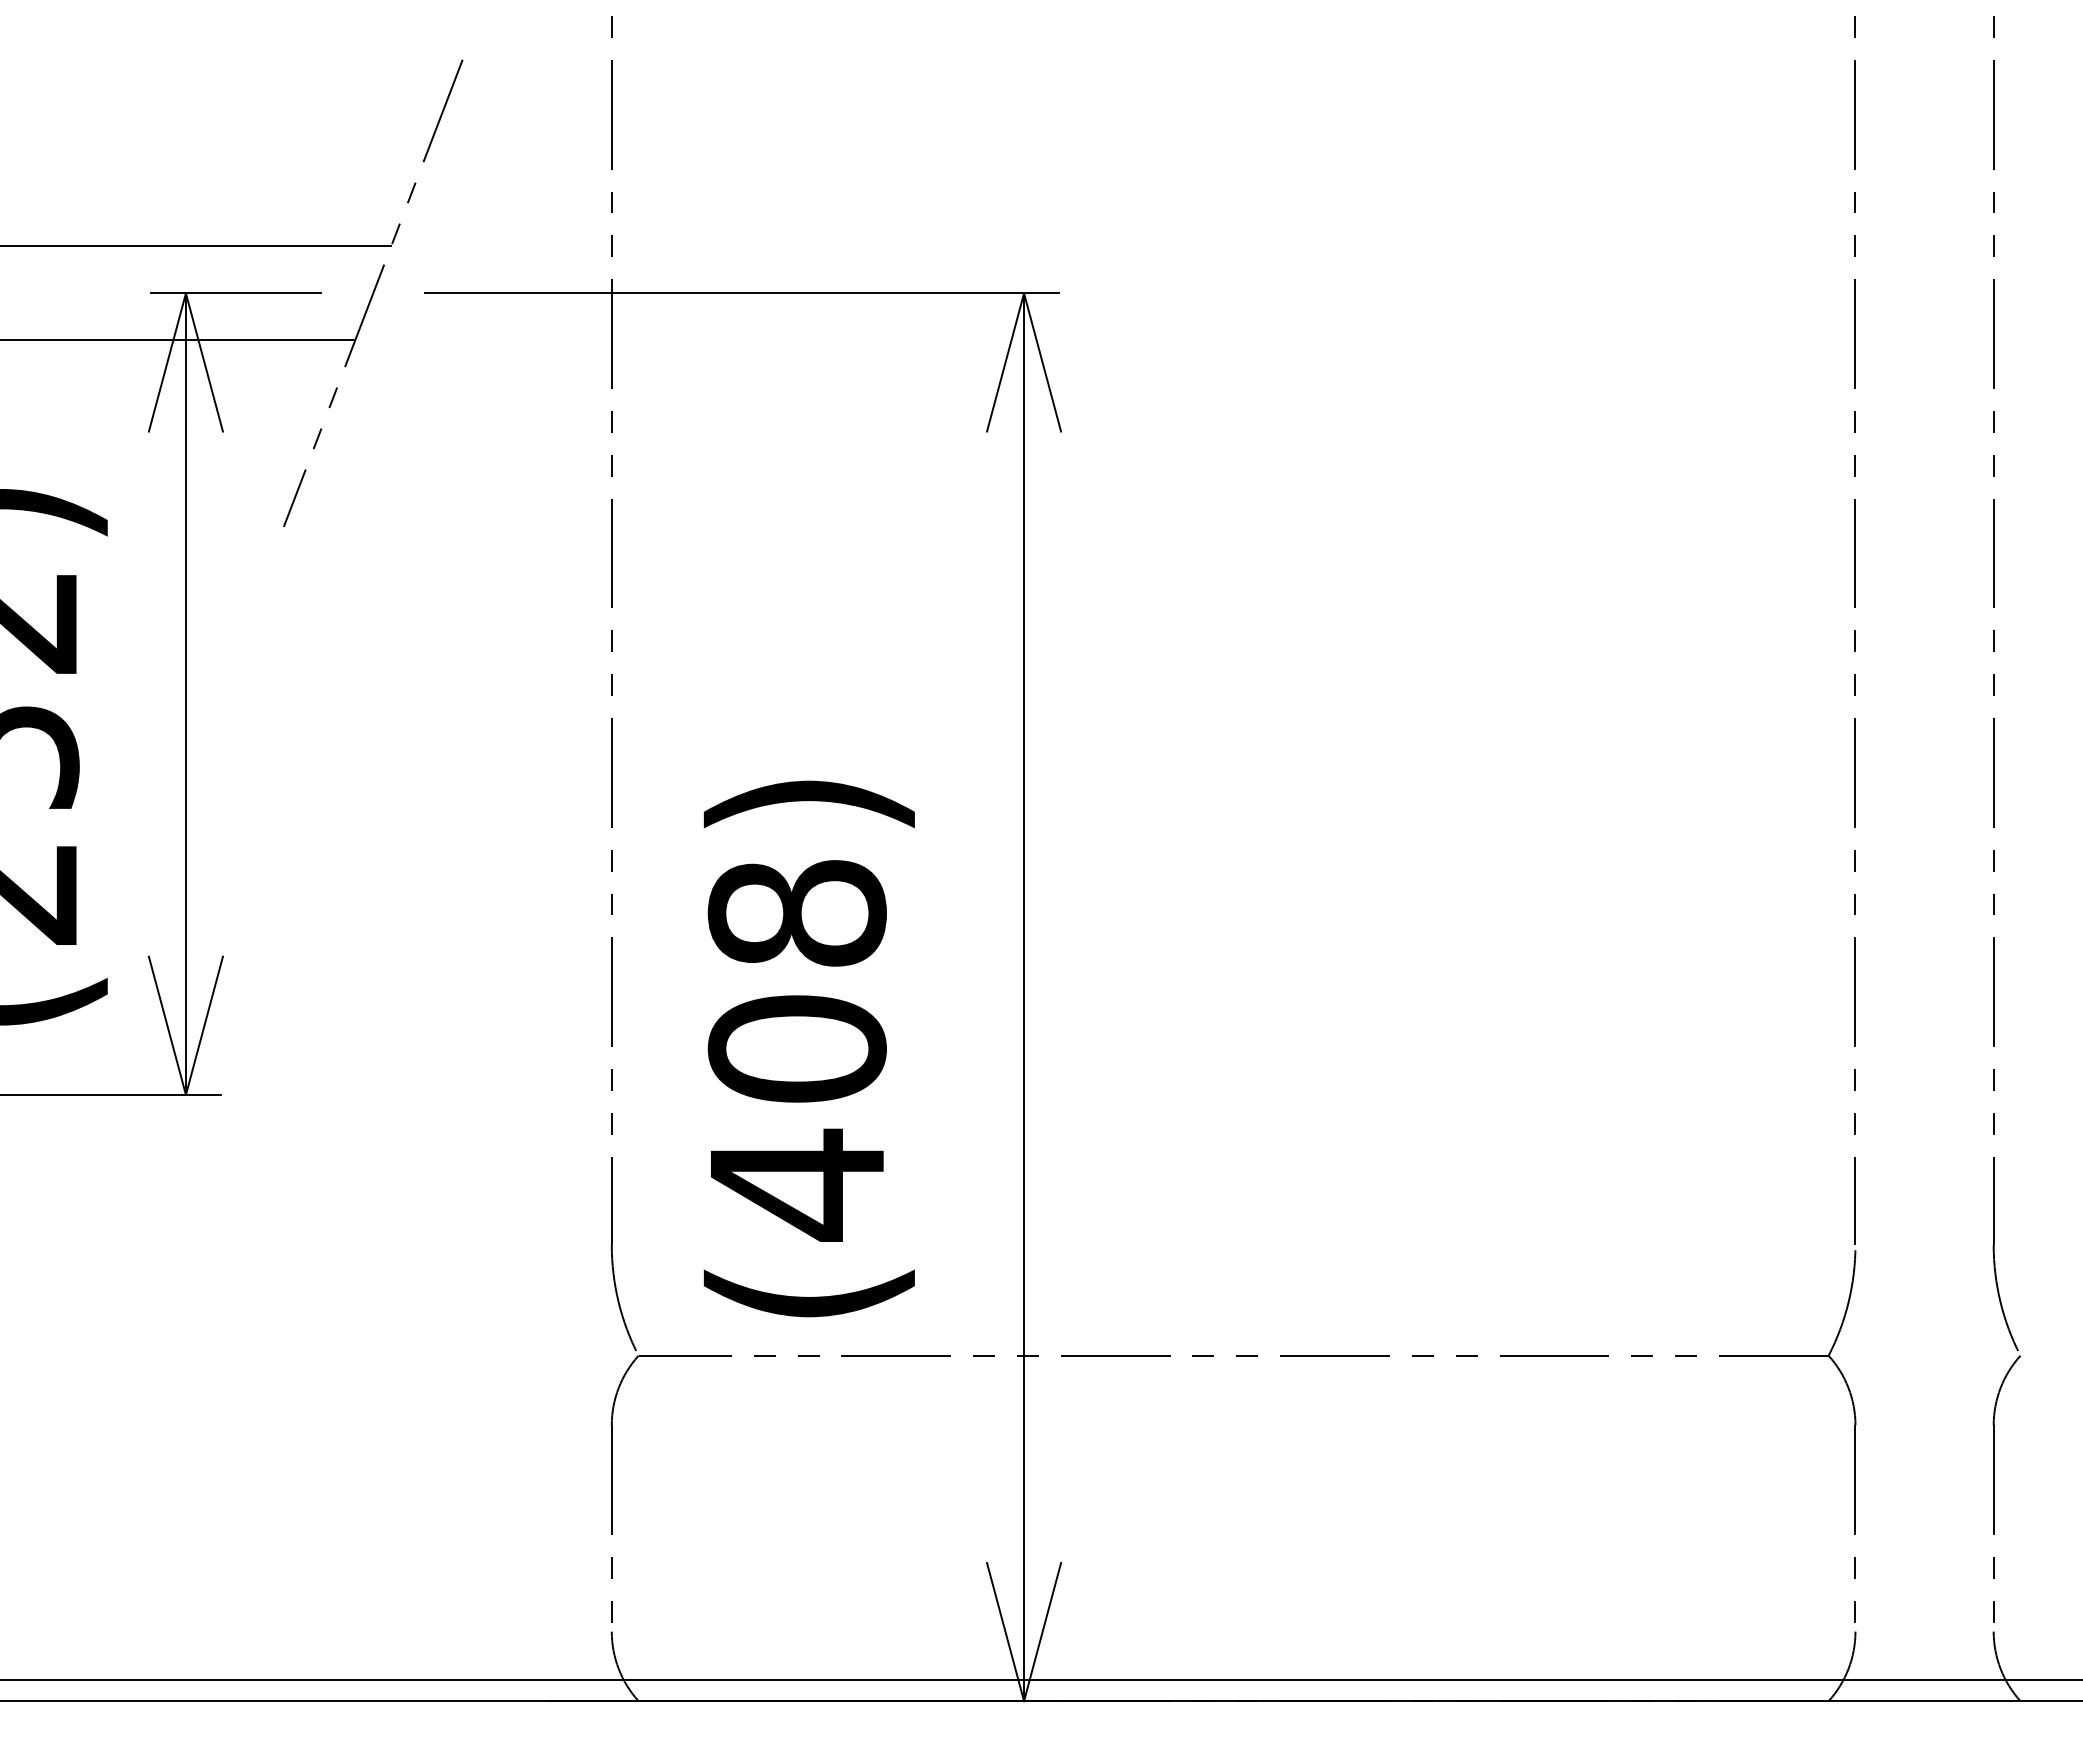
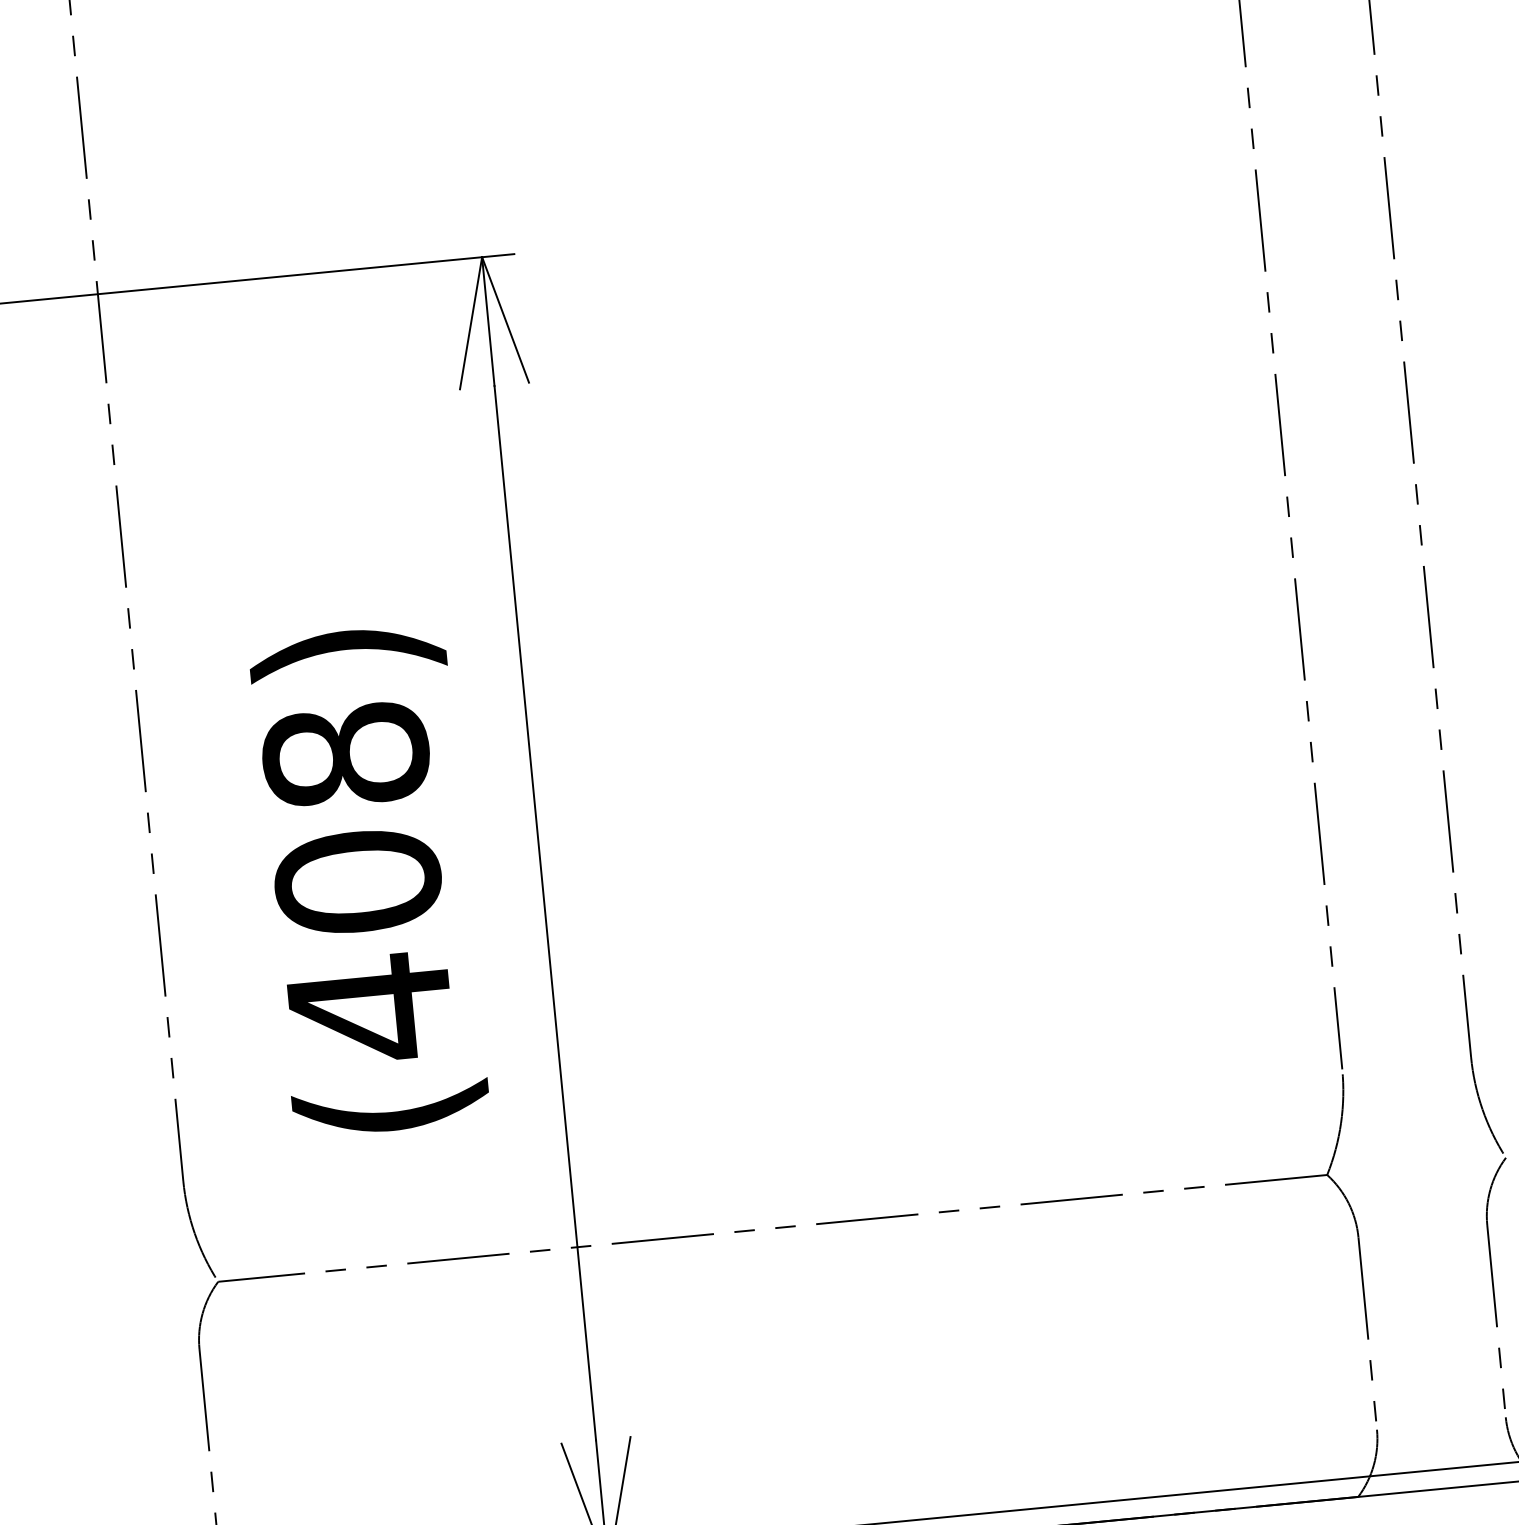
text: (808, 1048) -> (368, 880), moved

